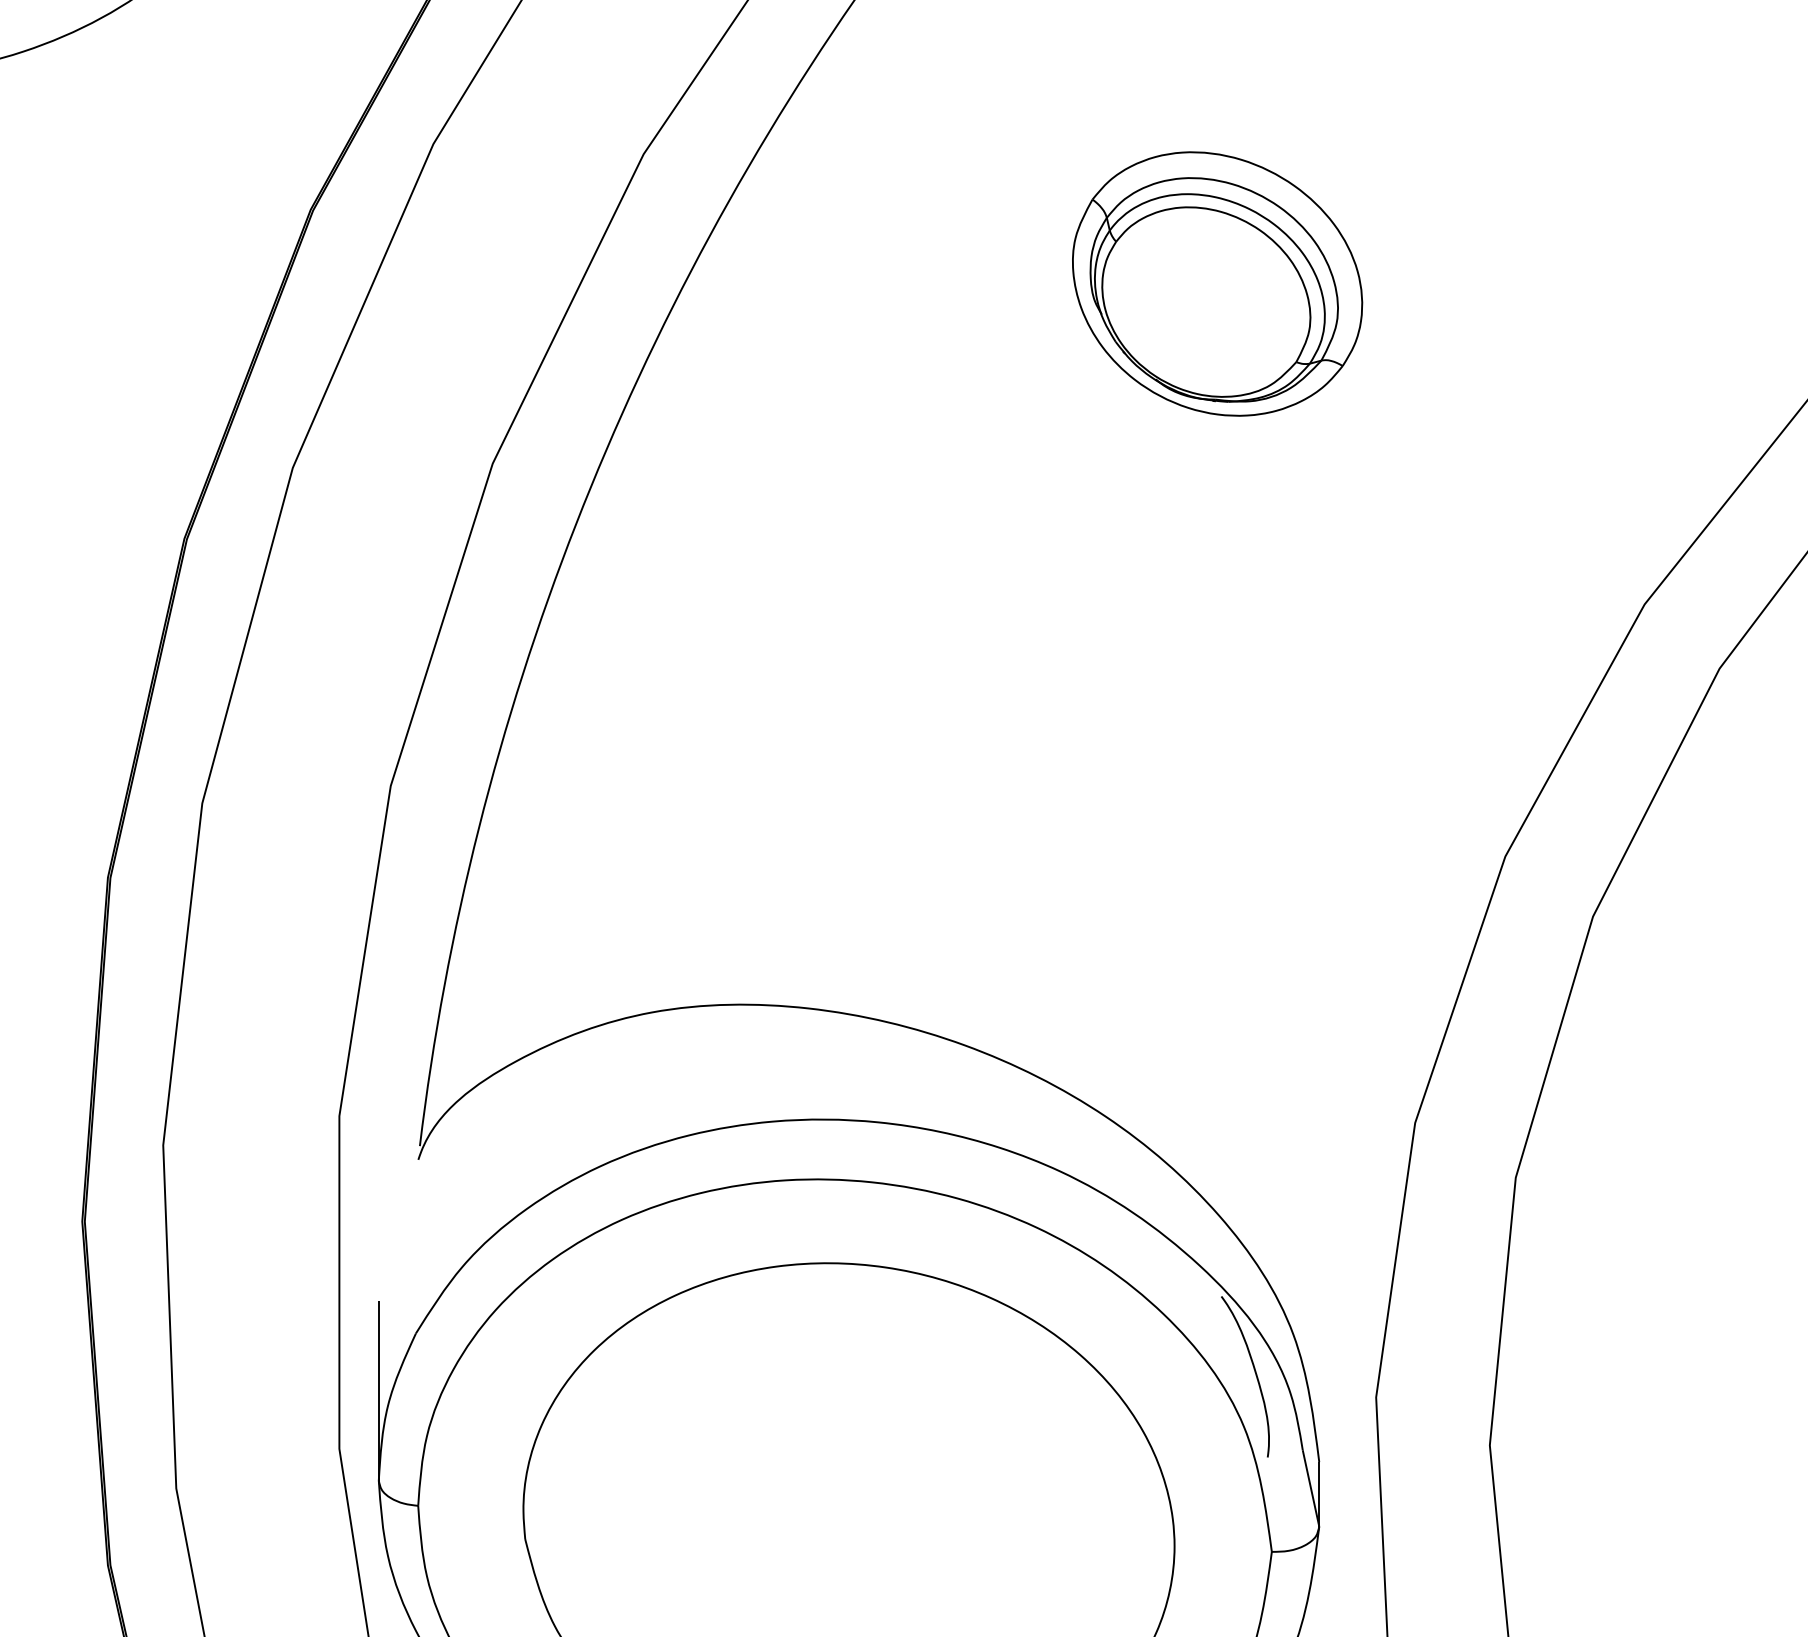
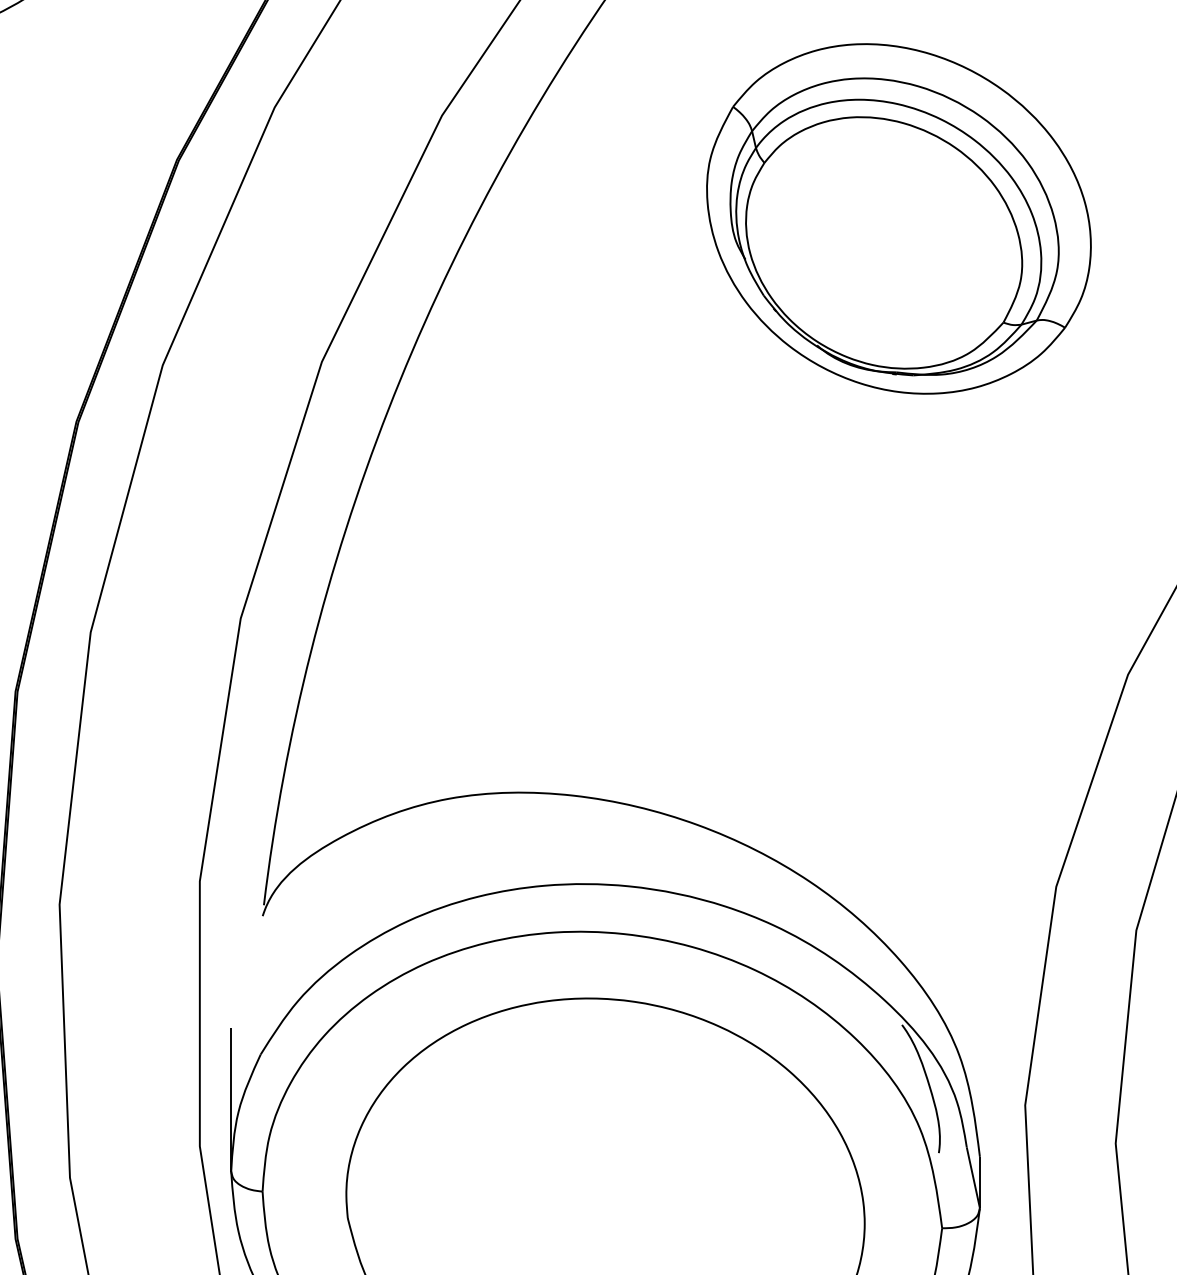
part: (1217, 283) -> (898, 218), size x1.67

